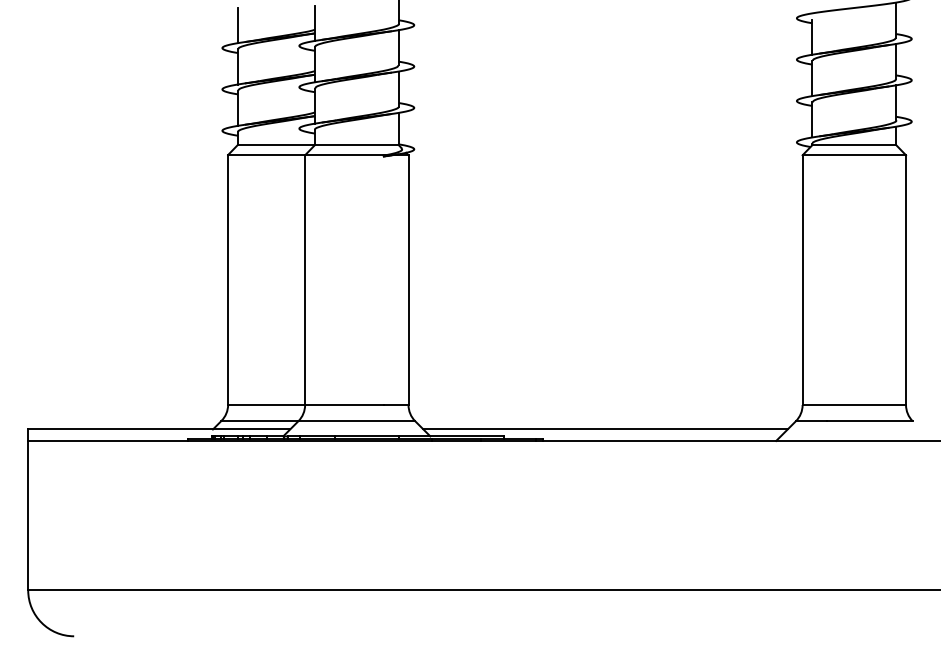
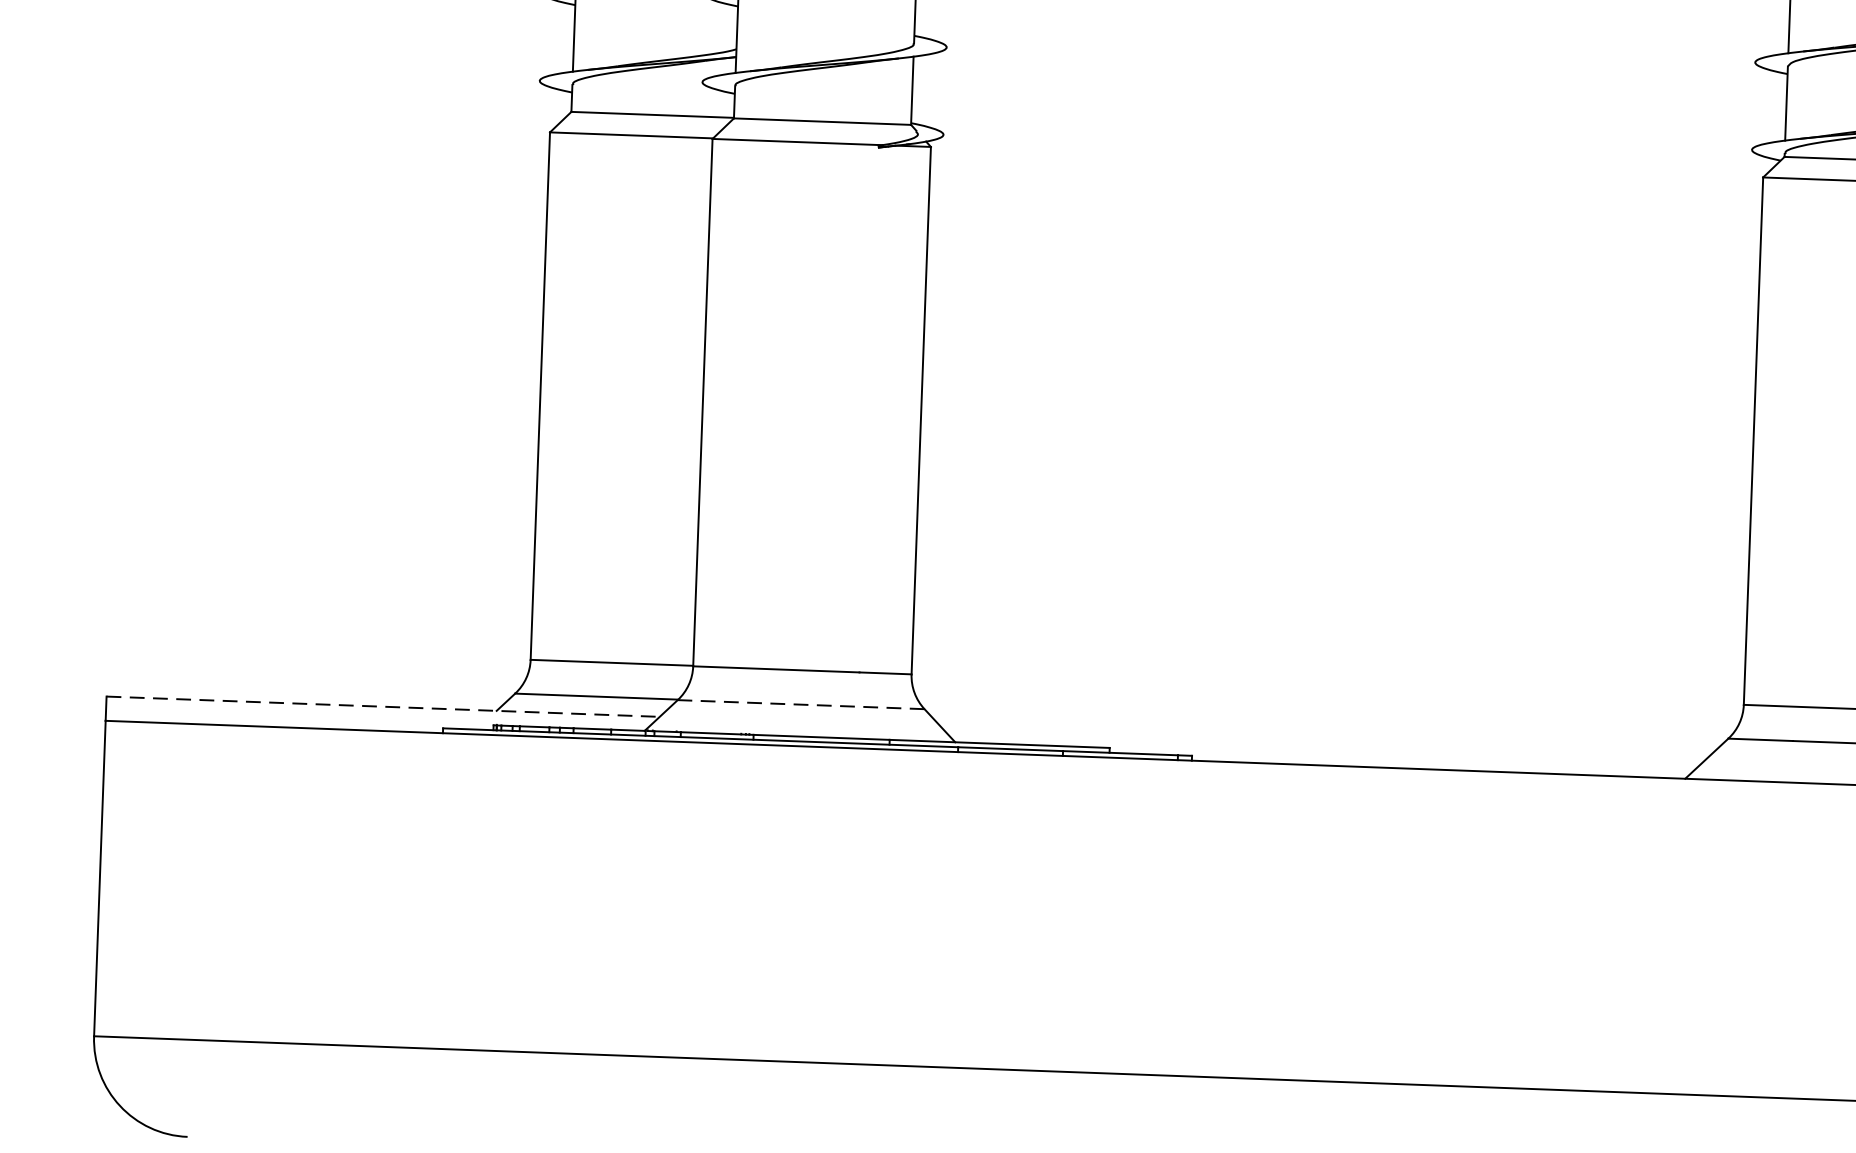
line: (356, 421) -> (800, 705), solid -> dashed
line: (159, 429) -> (383, 706), solid -> dashed
line: (605, 429) -> (1325, 741), removed

